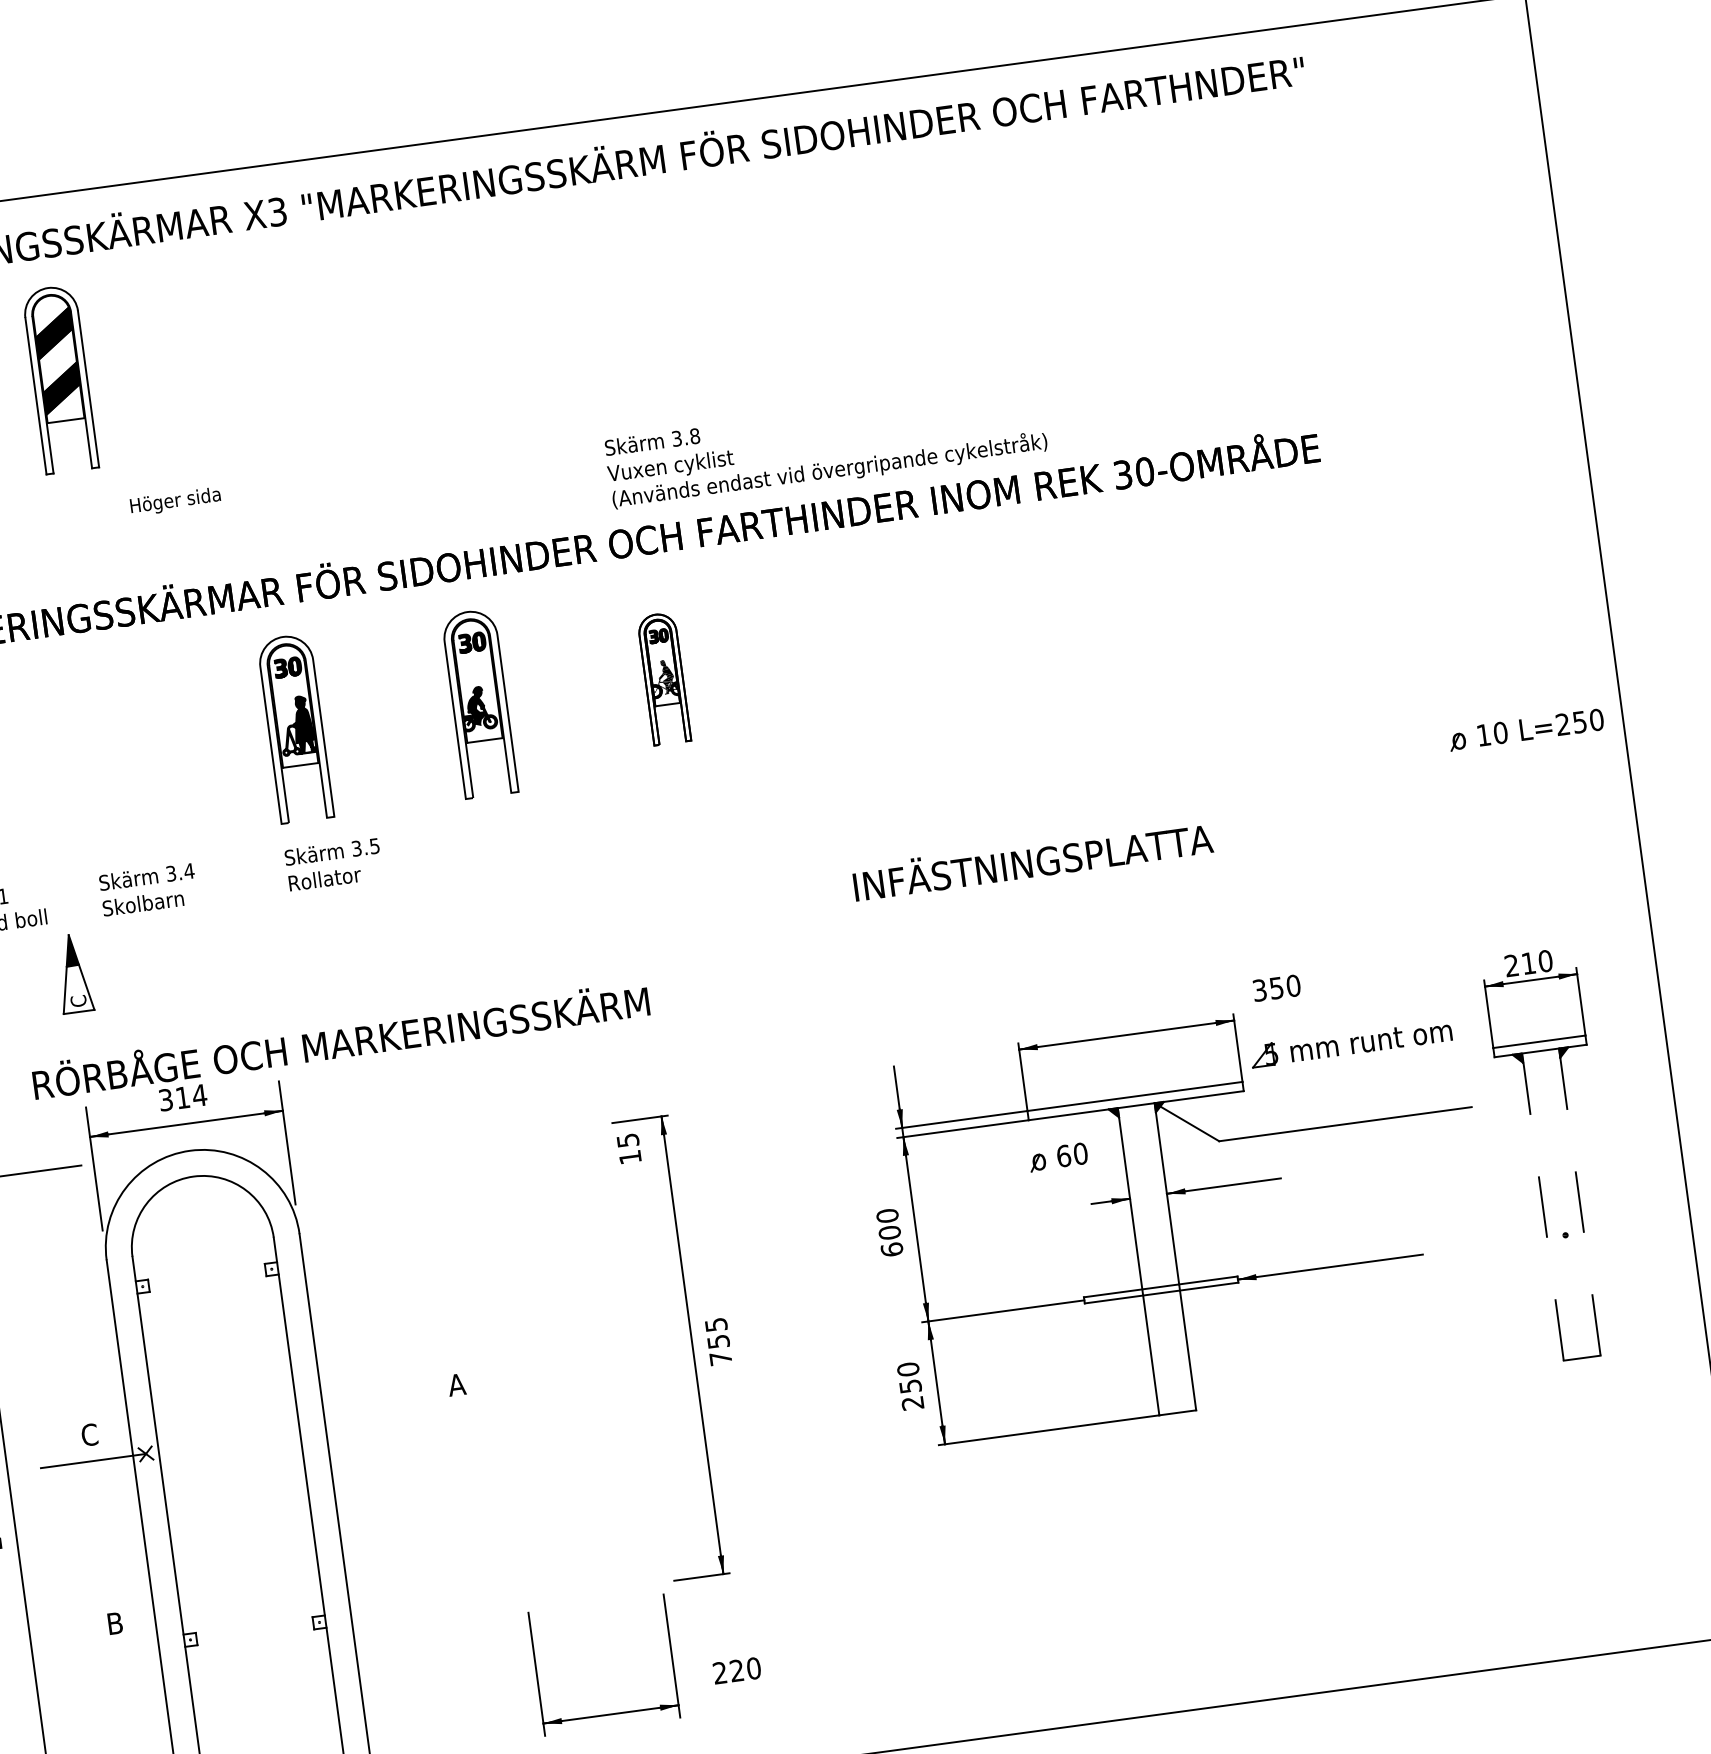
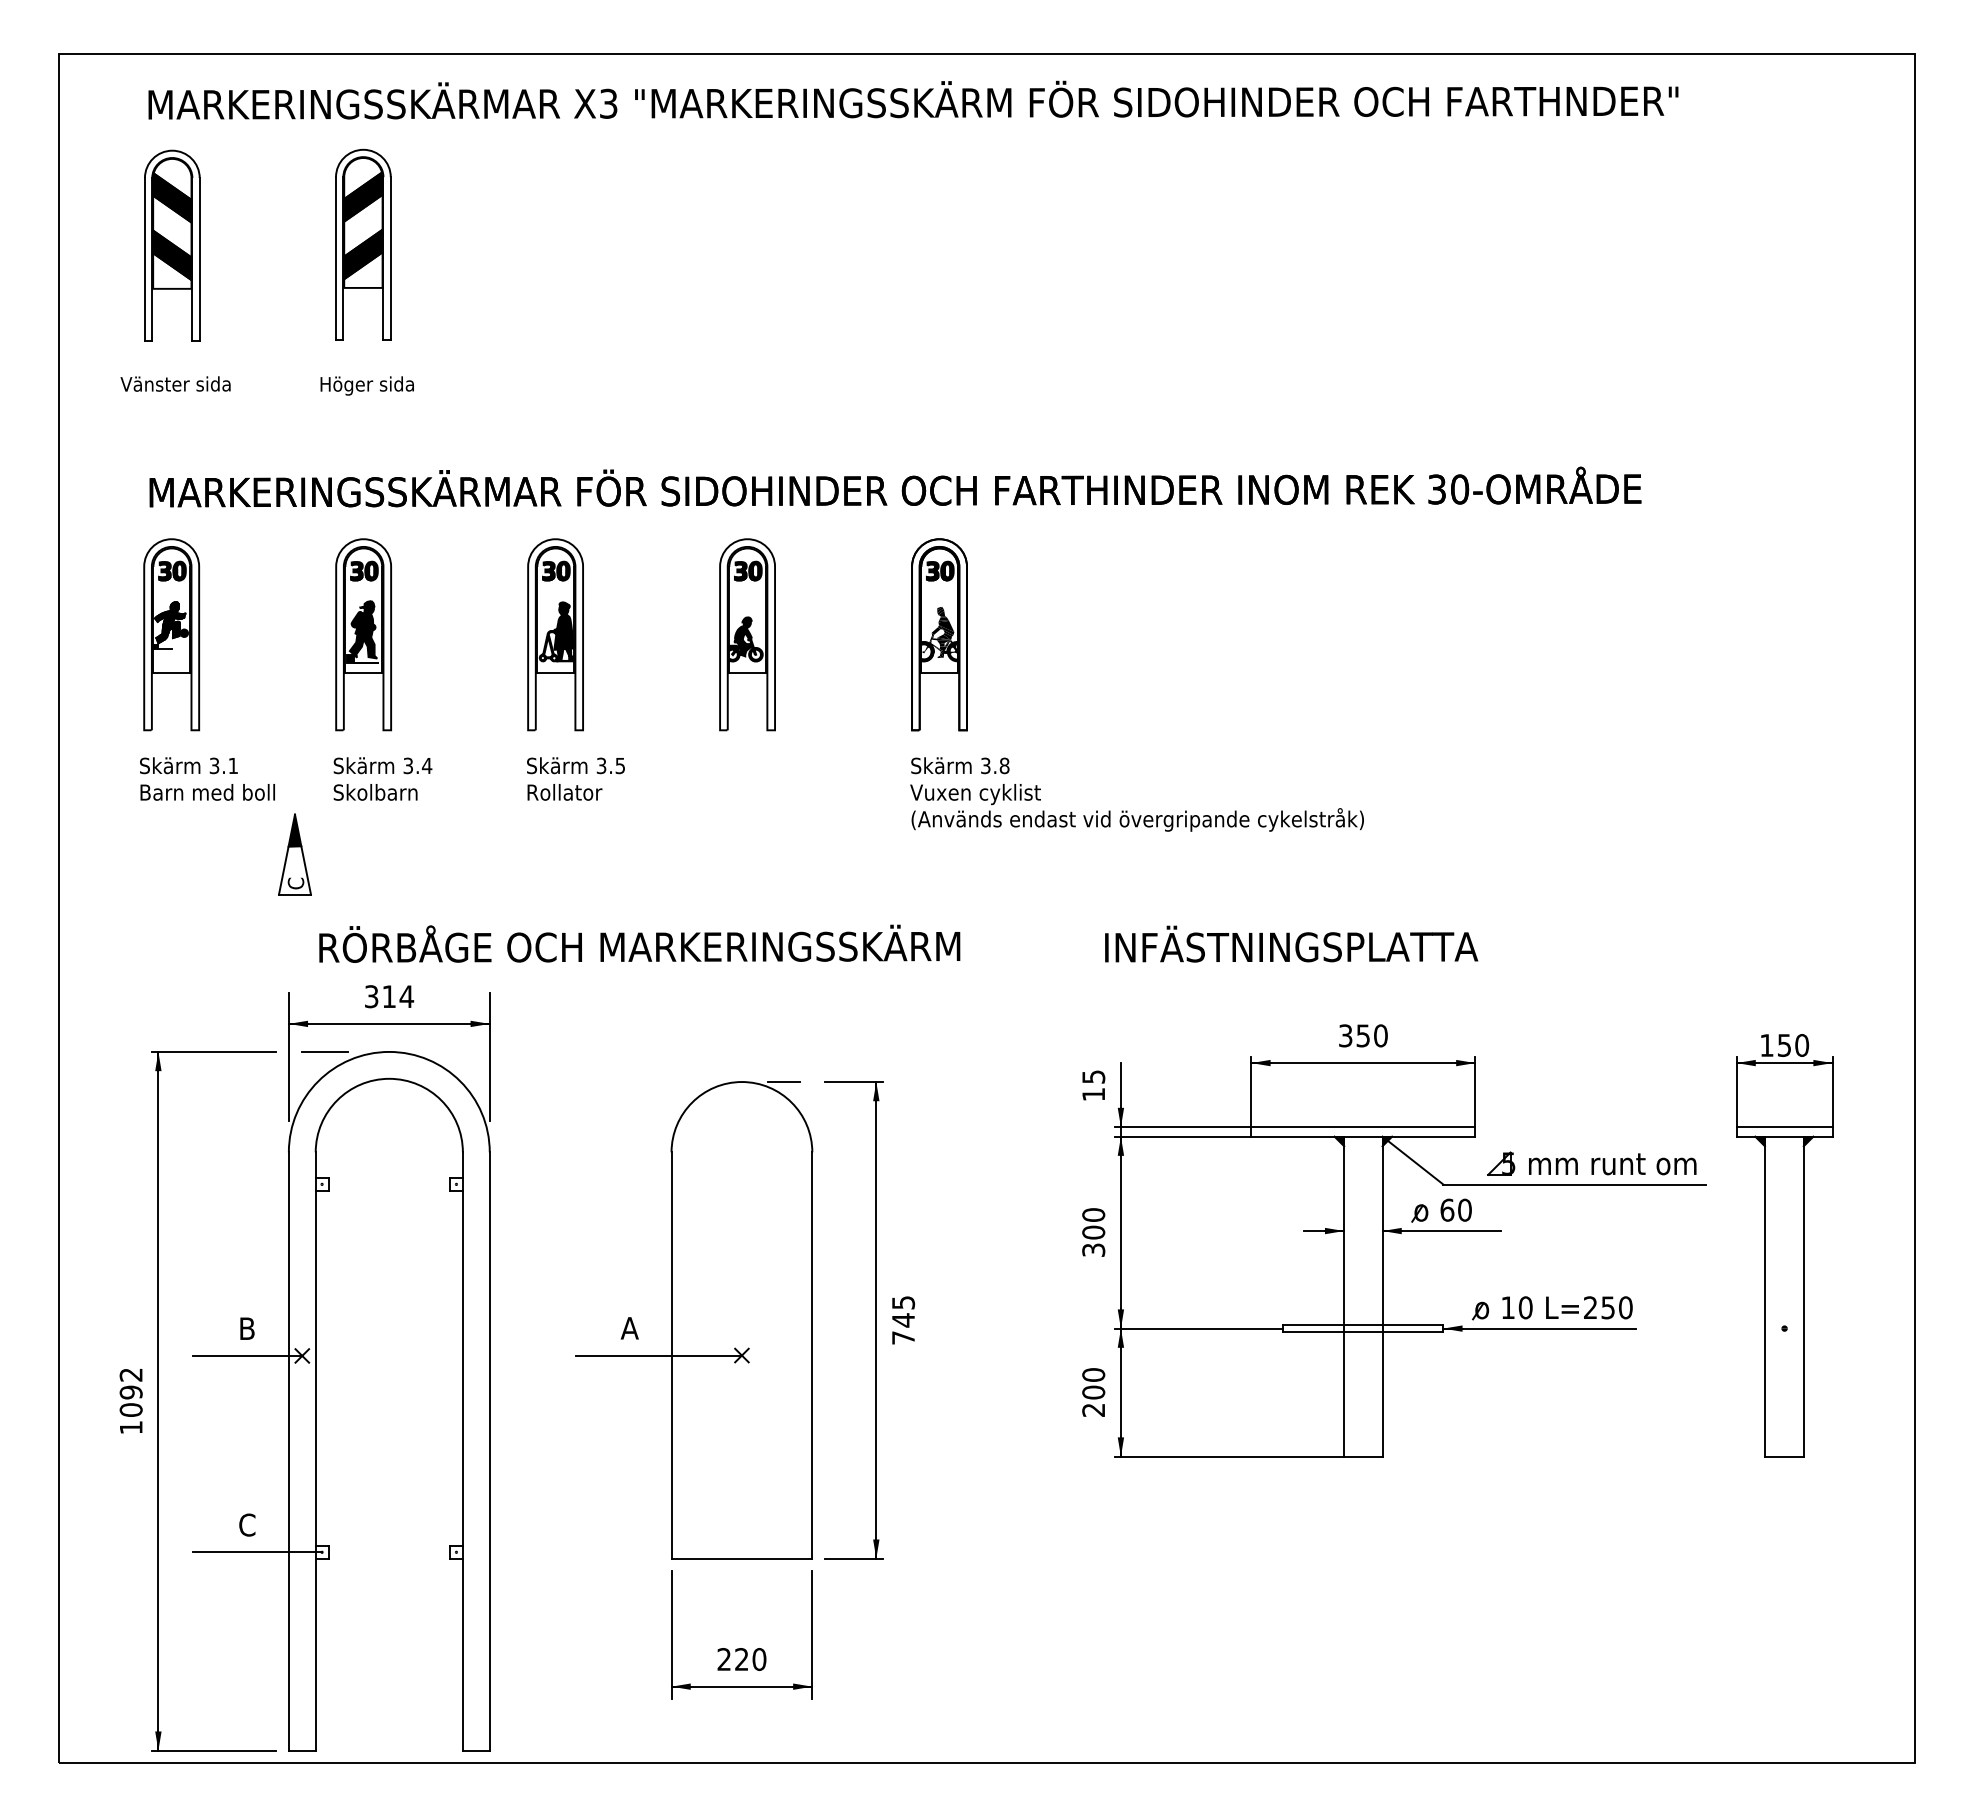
text: (825, 446) -> (1136, 794), moved
text: (174, 501) -> (366, 385), moved
part: (664, 678) -> (939, 634), size x1.43
part: (1526, 730) -> (1552, 1308), moved
part: (111, 753) -> (363, 634), added
text: (1032, 859) -> (1291, 943), moved
text: (1520, 964) -> (1775, 1045), 210 -> 150
text: (1276, 987) -> (1363, 1035), moved
text: (340, 1040) -> (639, 943), moved
part: (1350, 1043) -> (1591, 1163), moved
text: (628, 1148) -> (1093, 1085), moved
part: (1058, 1157) -> (1441, 1210), moved
line: (127, 1158) -> (324, 1051), added
line: (1579, 1202) -> (1803, 1296), dashed -> solid
line: (1543, 1206) -> (1765, 1296), dashed -> solid
text: (891, 1249) -> (1093, 1249), 600 -> 300
text: (718, 1341) -> (903, 1320), 755 -> 745
part: (517, 1369) -> (694, 1320), added
text: (910, 1386) -> (1093, 1392), 250 -> 200
text: (89, 1434) -> (247, 1328), C -> B
text: (115, 1622) -> (247, 1524), B -> C
line: (128, 1648) -> (257, 1552), added
text: (736, 1670) -> (741, 1659), moved

